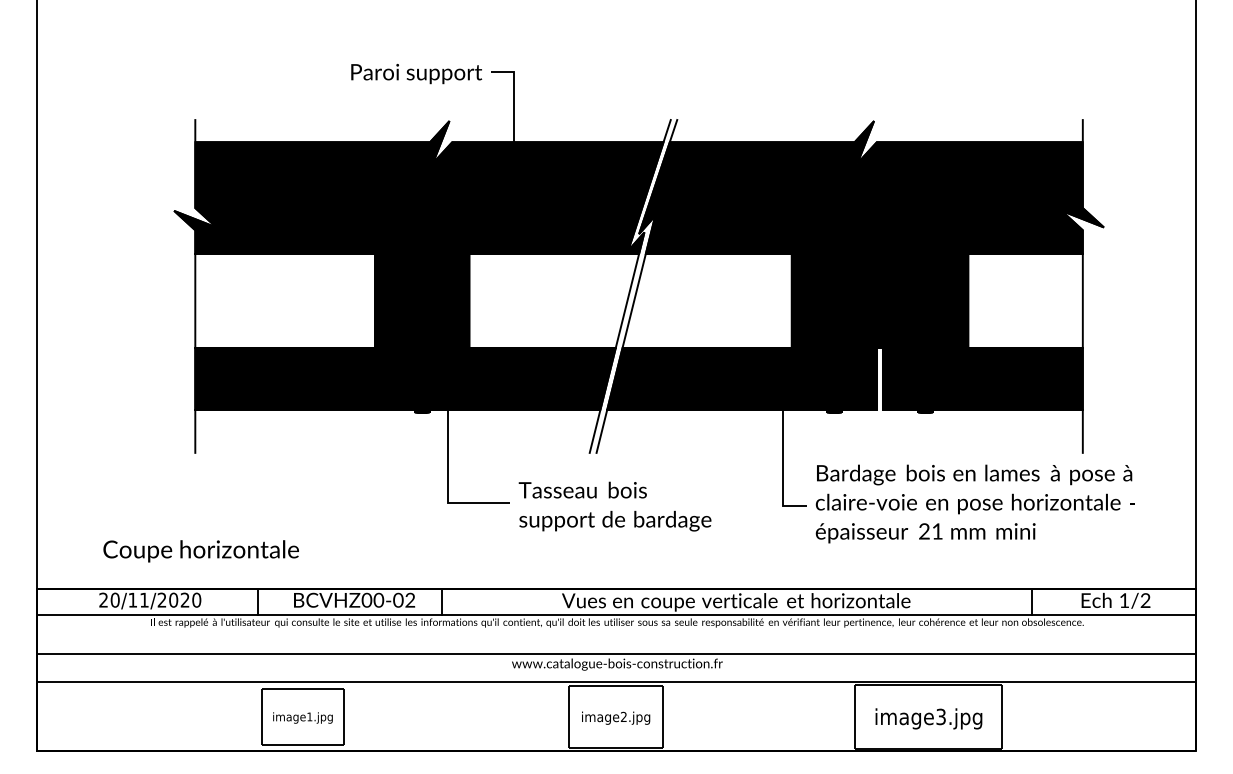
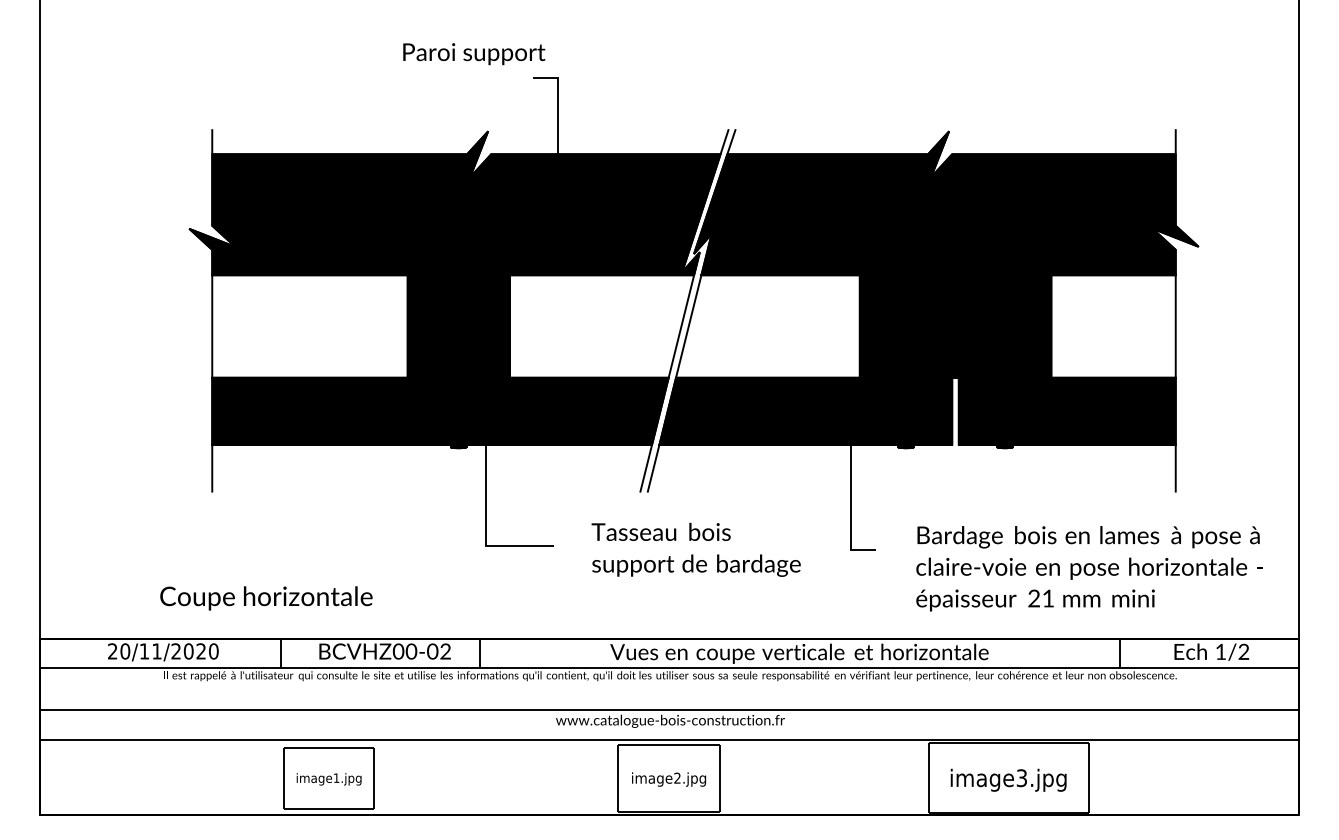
text: (416, 73) -> (474, 53), moved
text: (974, 503) -> (1088, 568), moved
text: (614, 506) -> (695, 549), moved
text: (200, 551) -> (265, 598), moved

